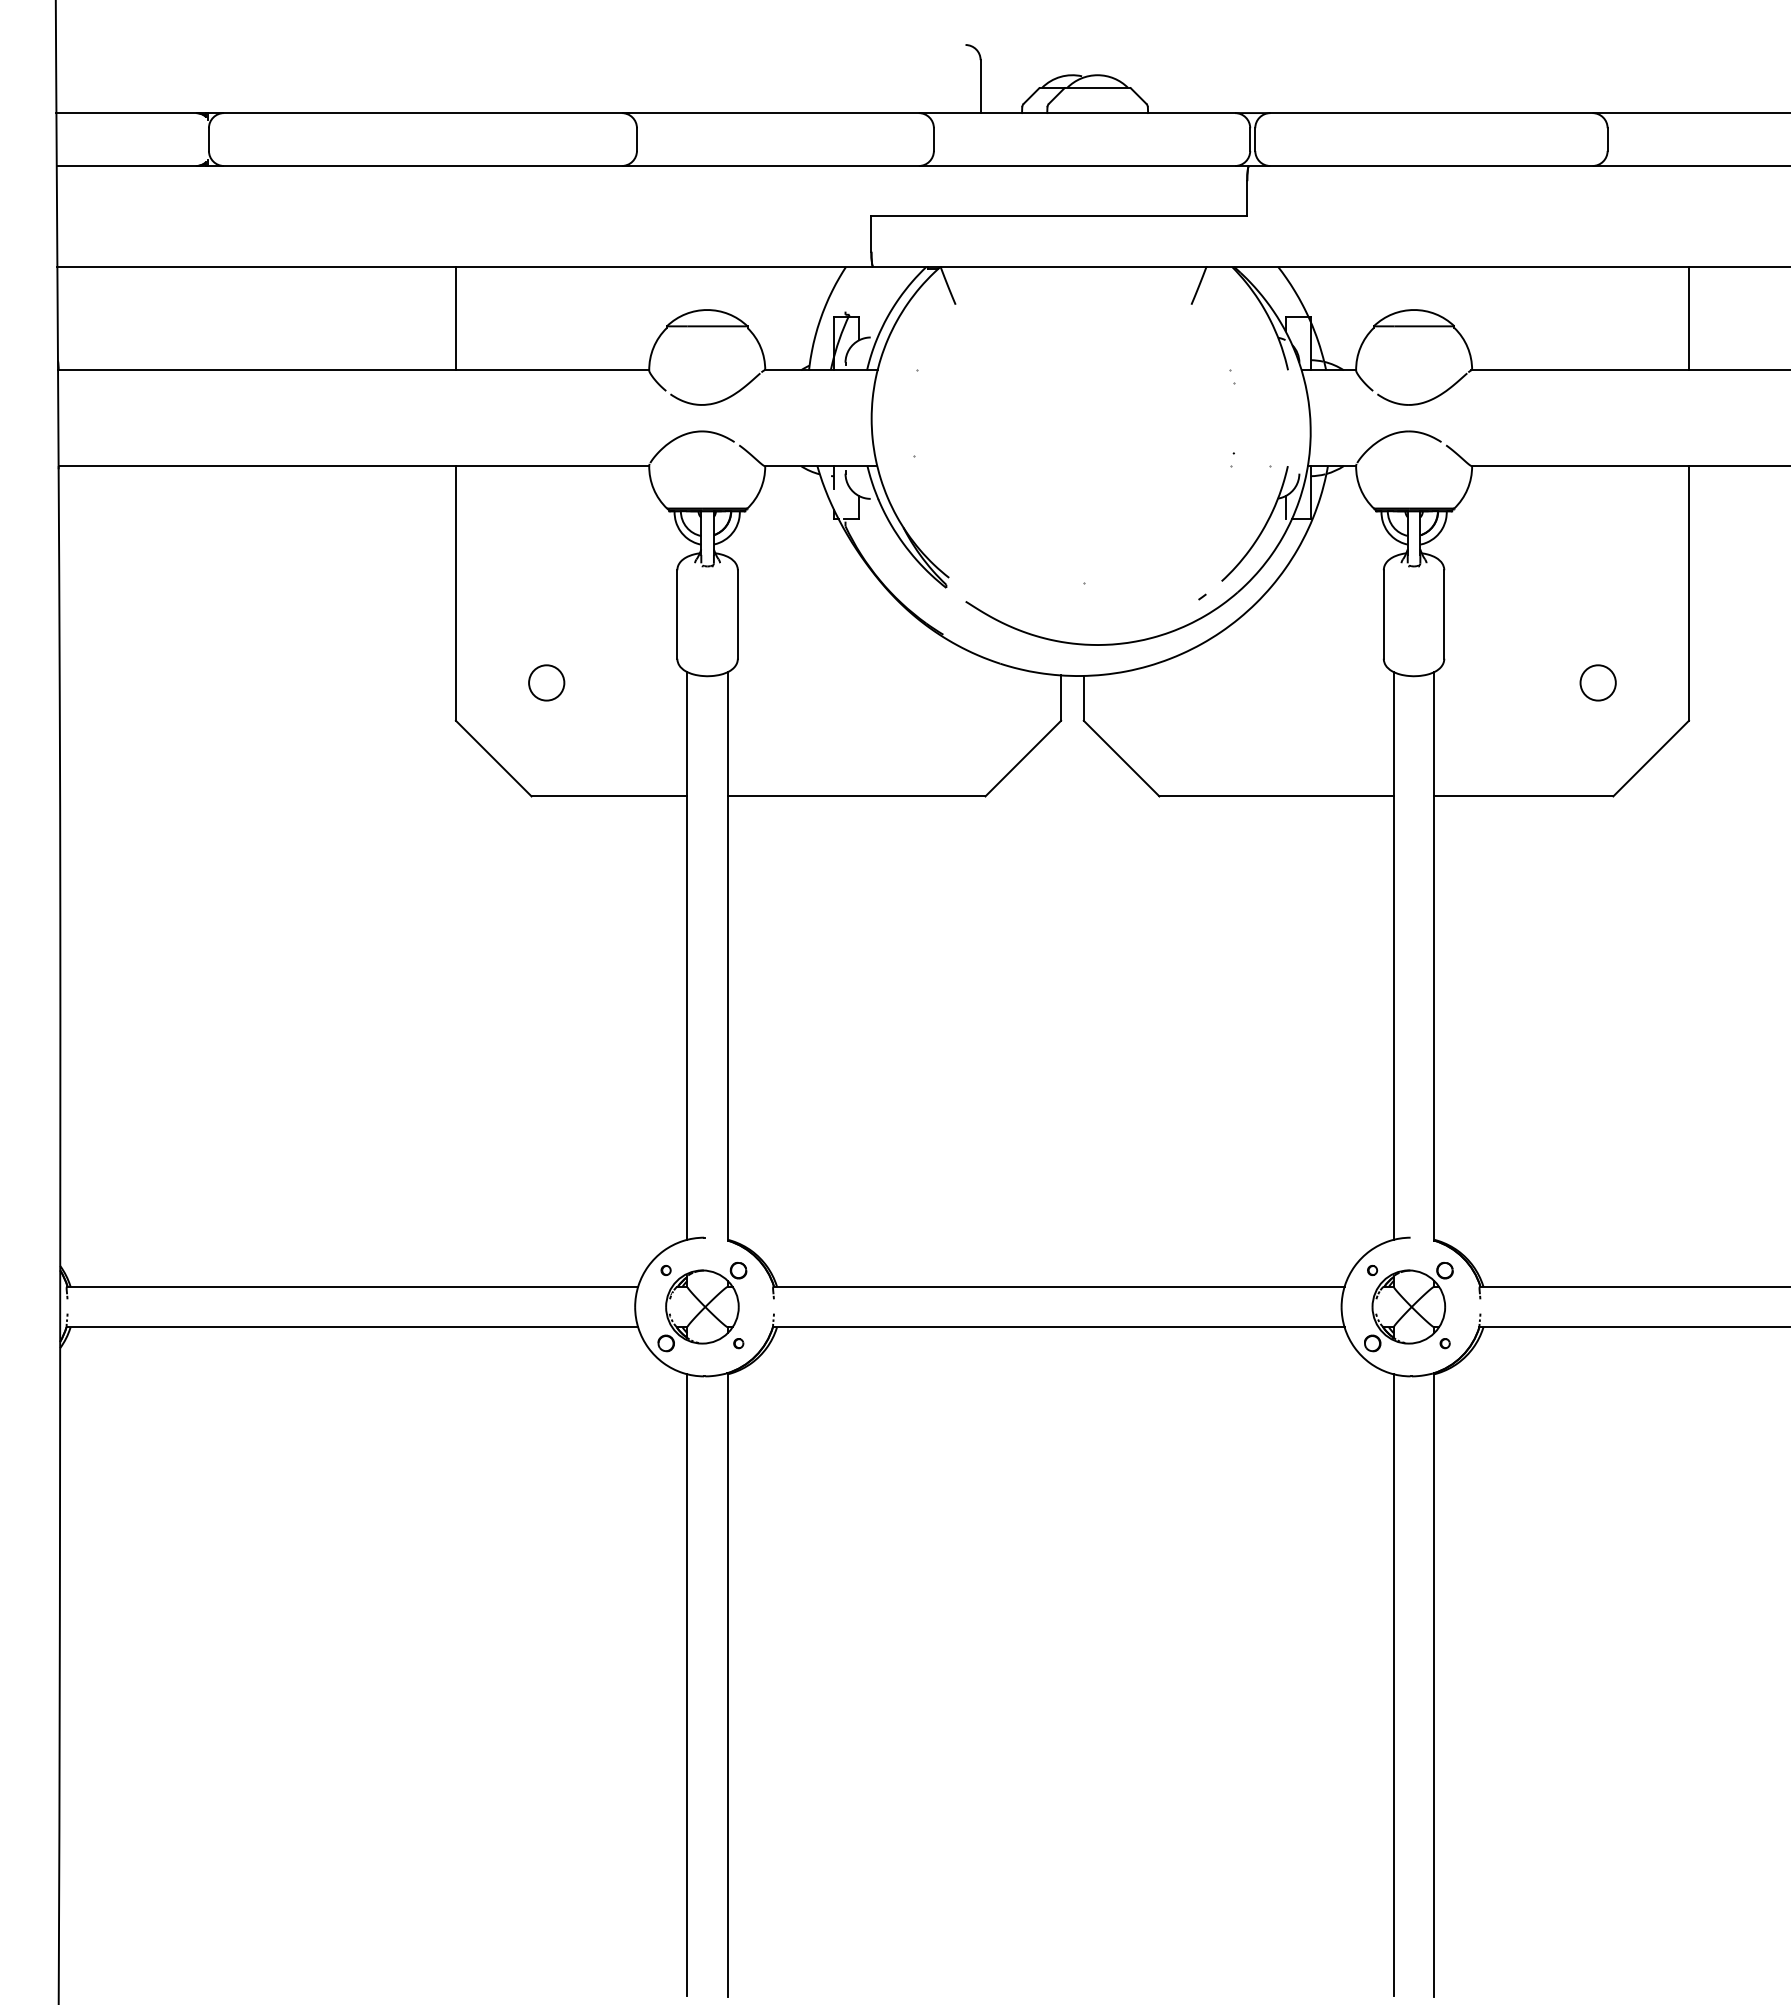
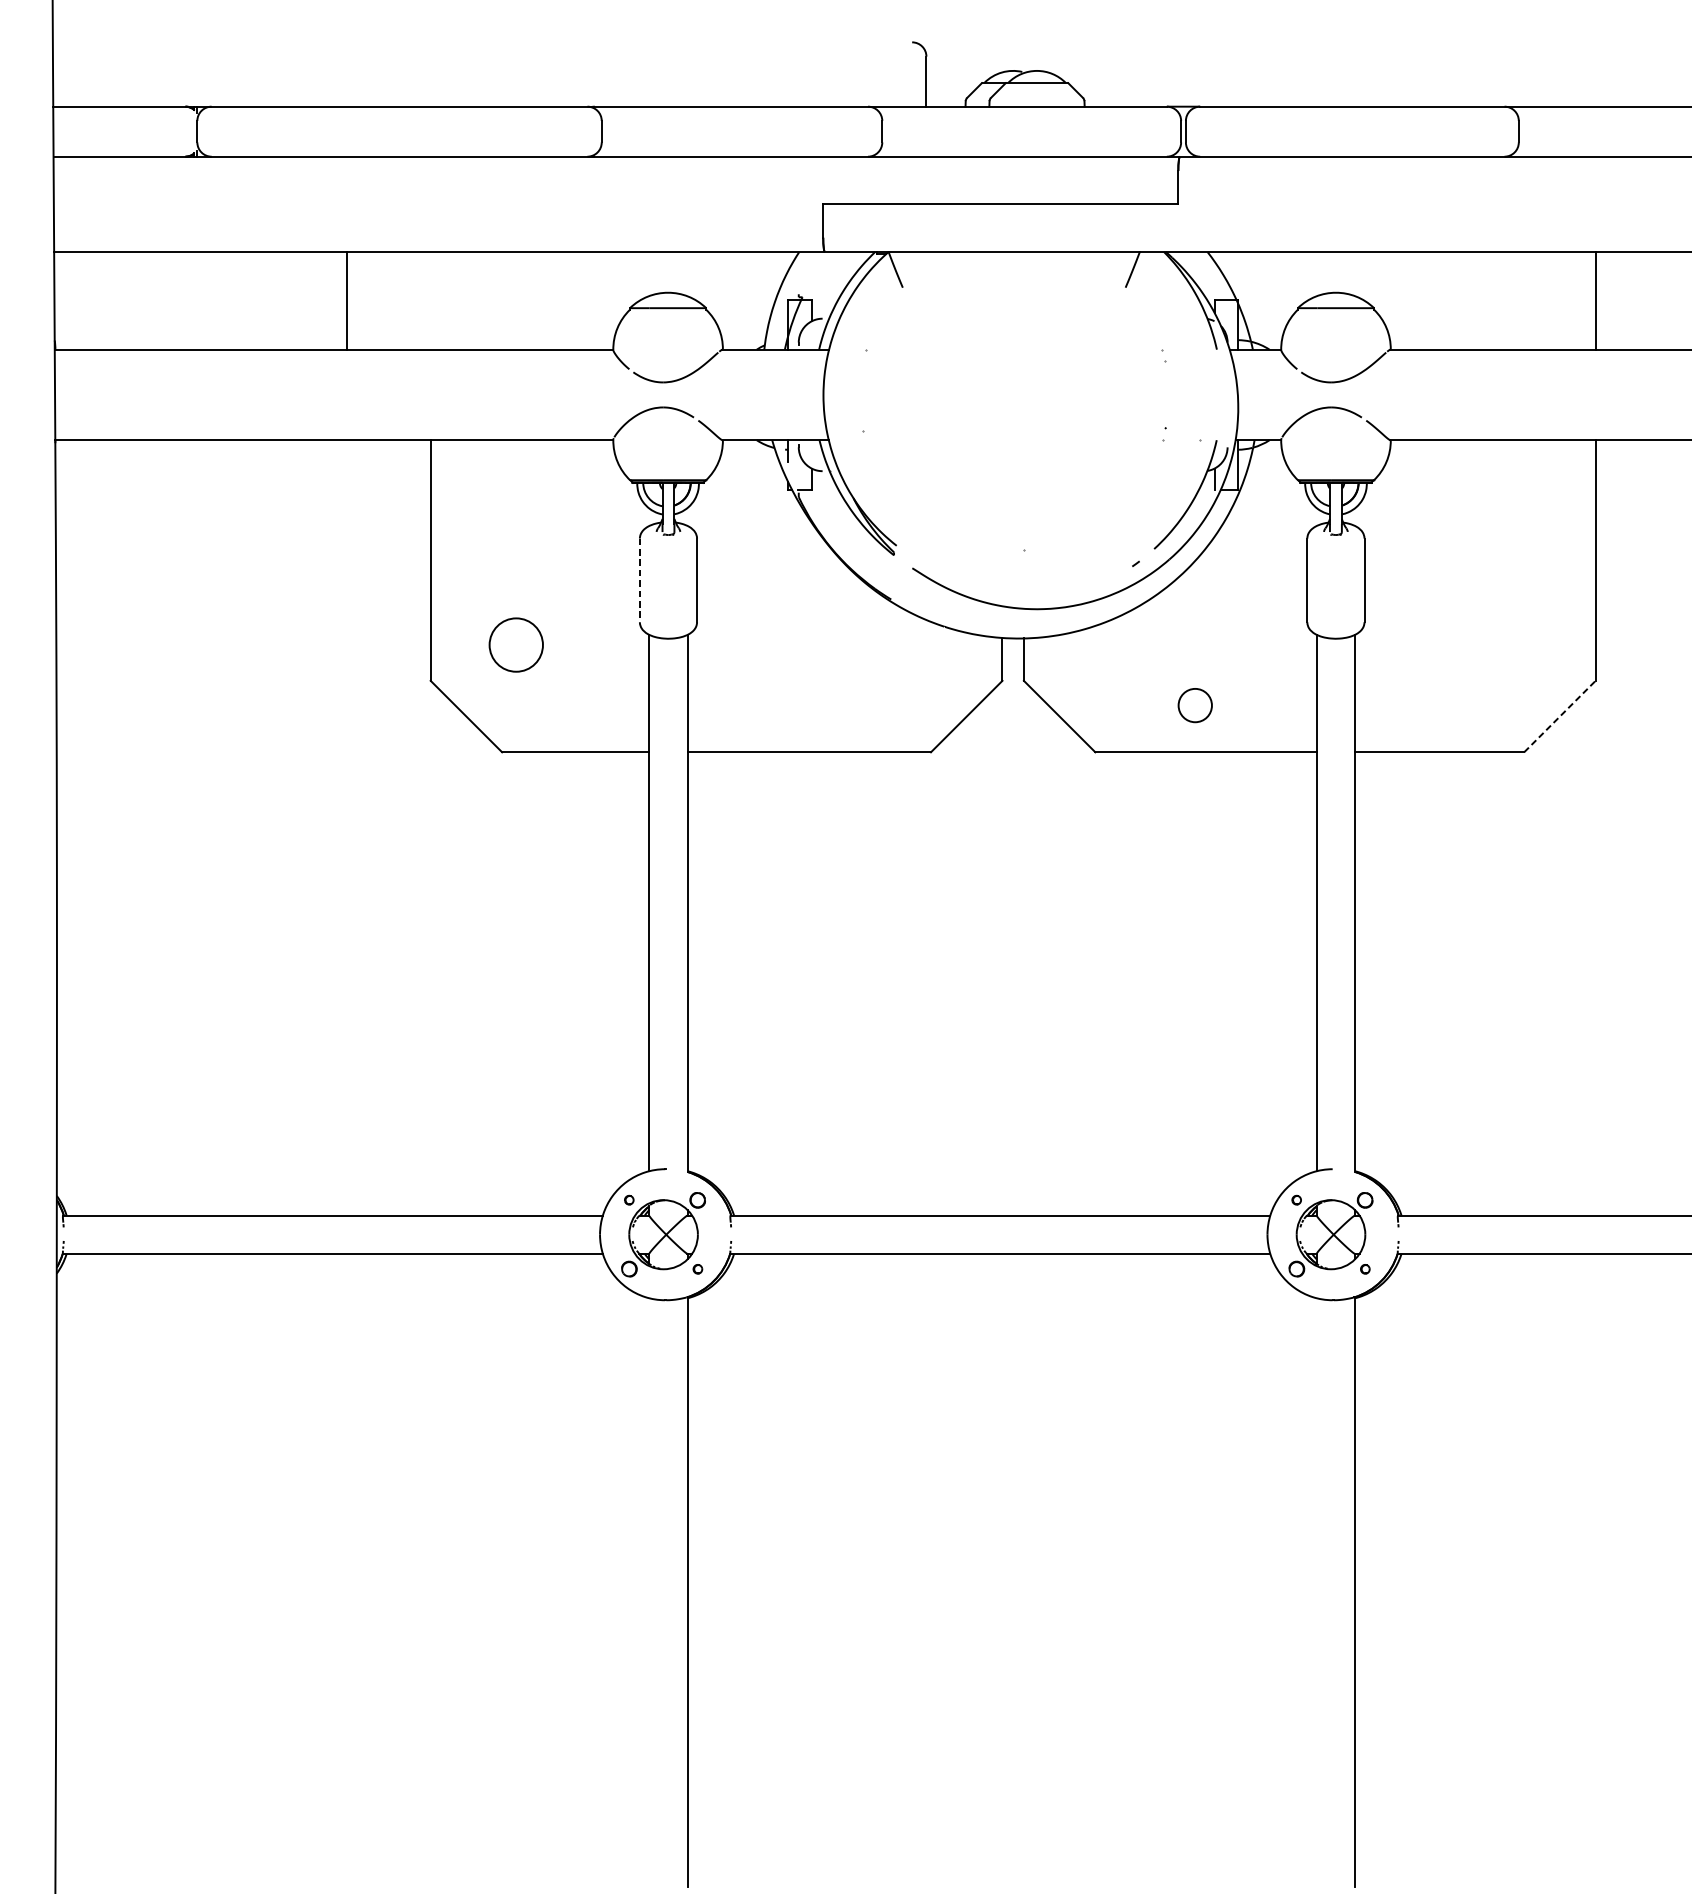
line: (455, 318) -> (346, 300), moved
line: (677, 615) -> (640, 581), solid -> dashed
circle: (546, 682) -> (516, 644), size x1.6
circle: (1597, 682) -> (1194, 705), moved
line: (1651, 758) -> (1560, 716), solid -> dashed
line: (687, 1685) -> (649, 1592), removed
line: (1393, 1685) -> (1316, 1592), removed

